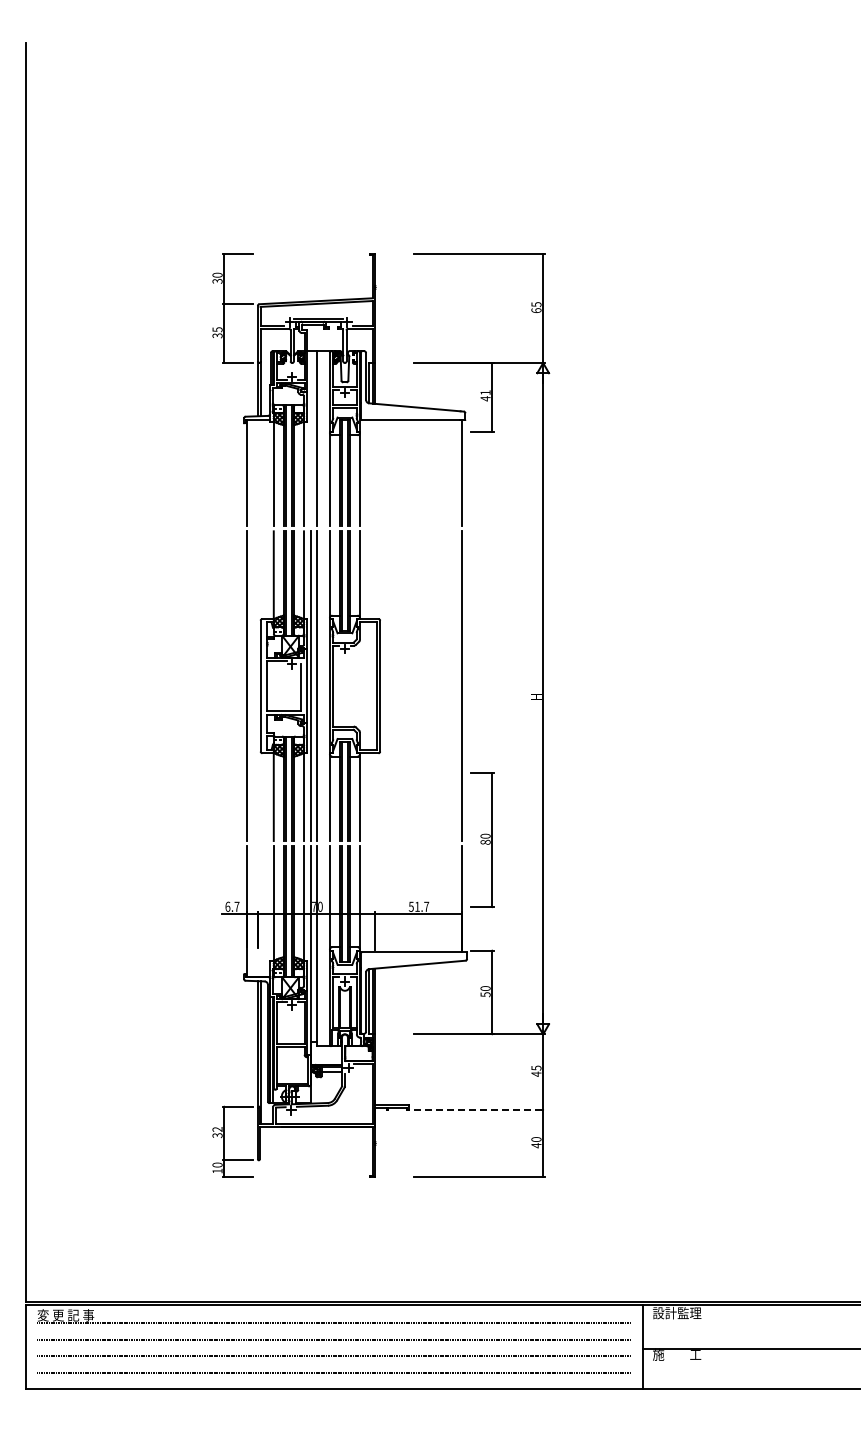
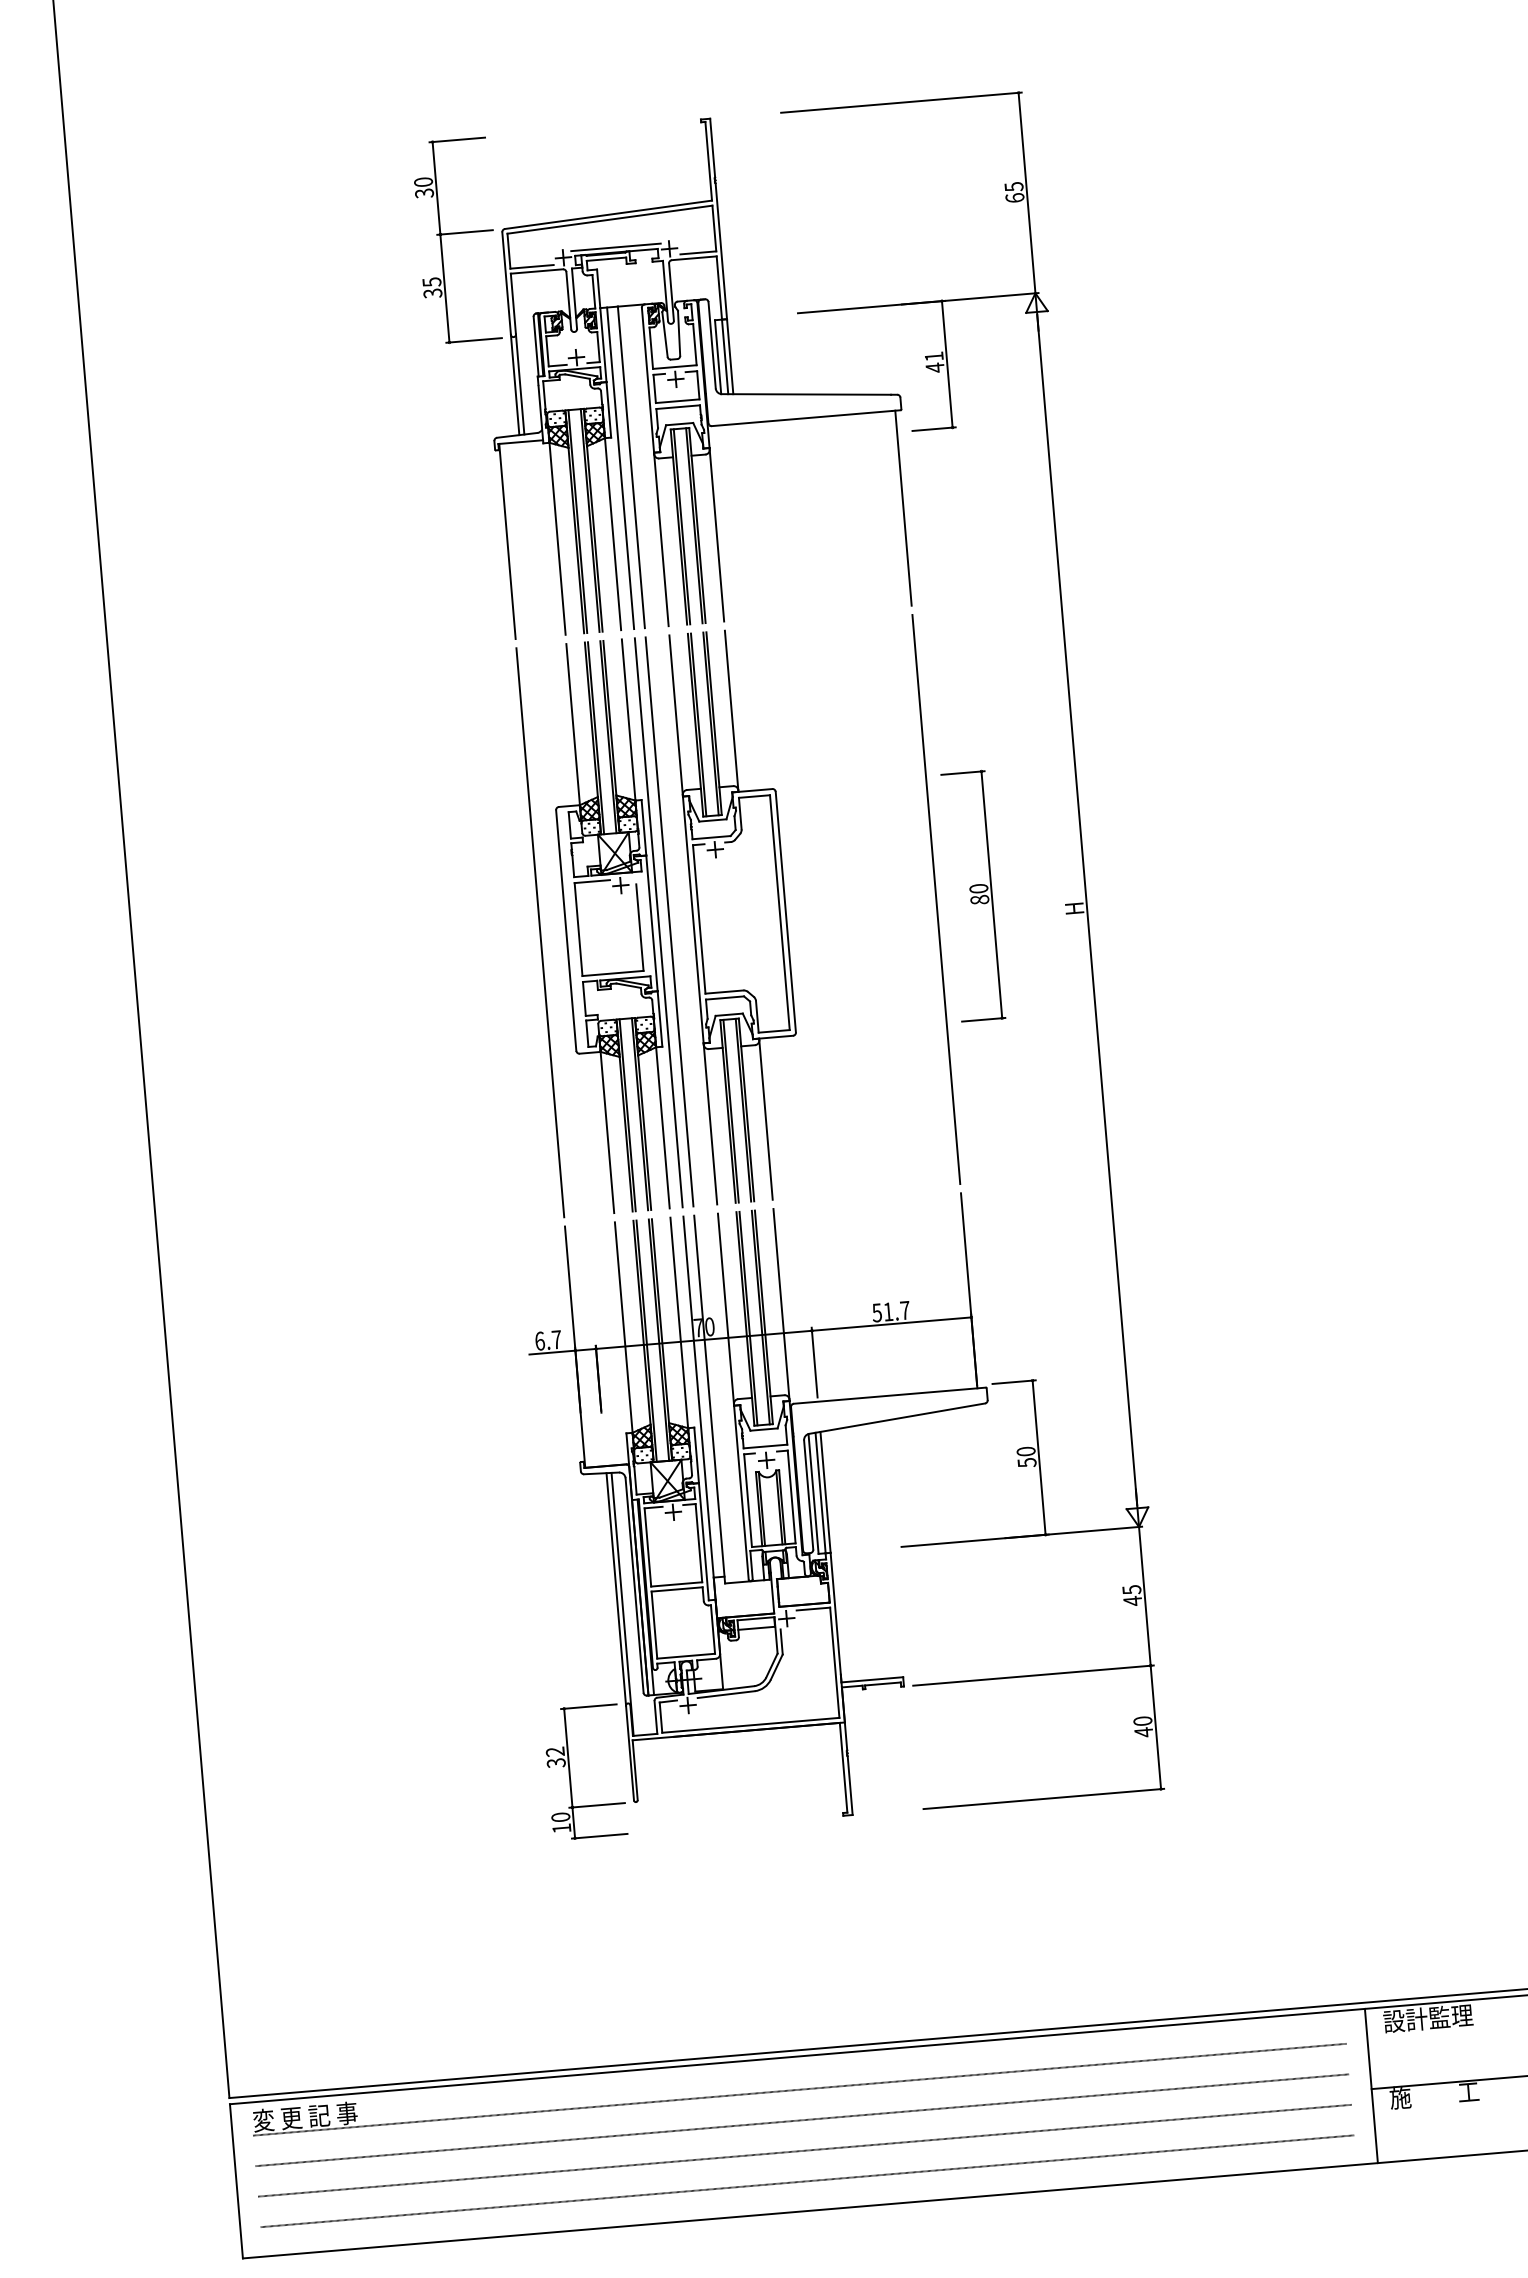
line: (311, 438) -> (621, 467), added
part: (482, 839) -> (973, 895), moved
line: (479, 1109) -> (1033, 1674), dashed -> solid

